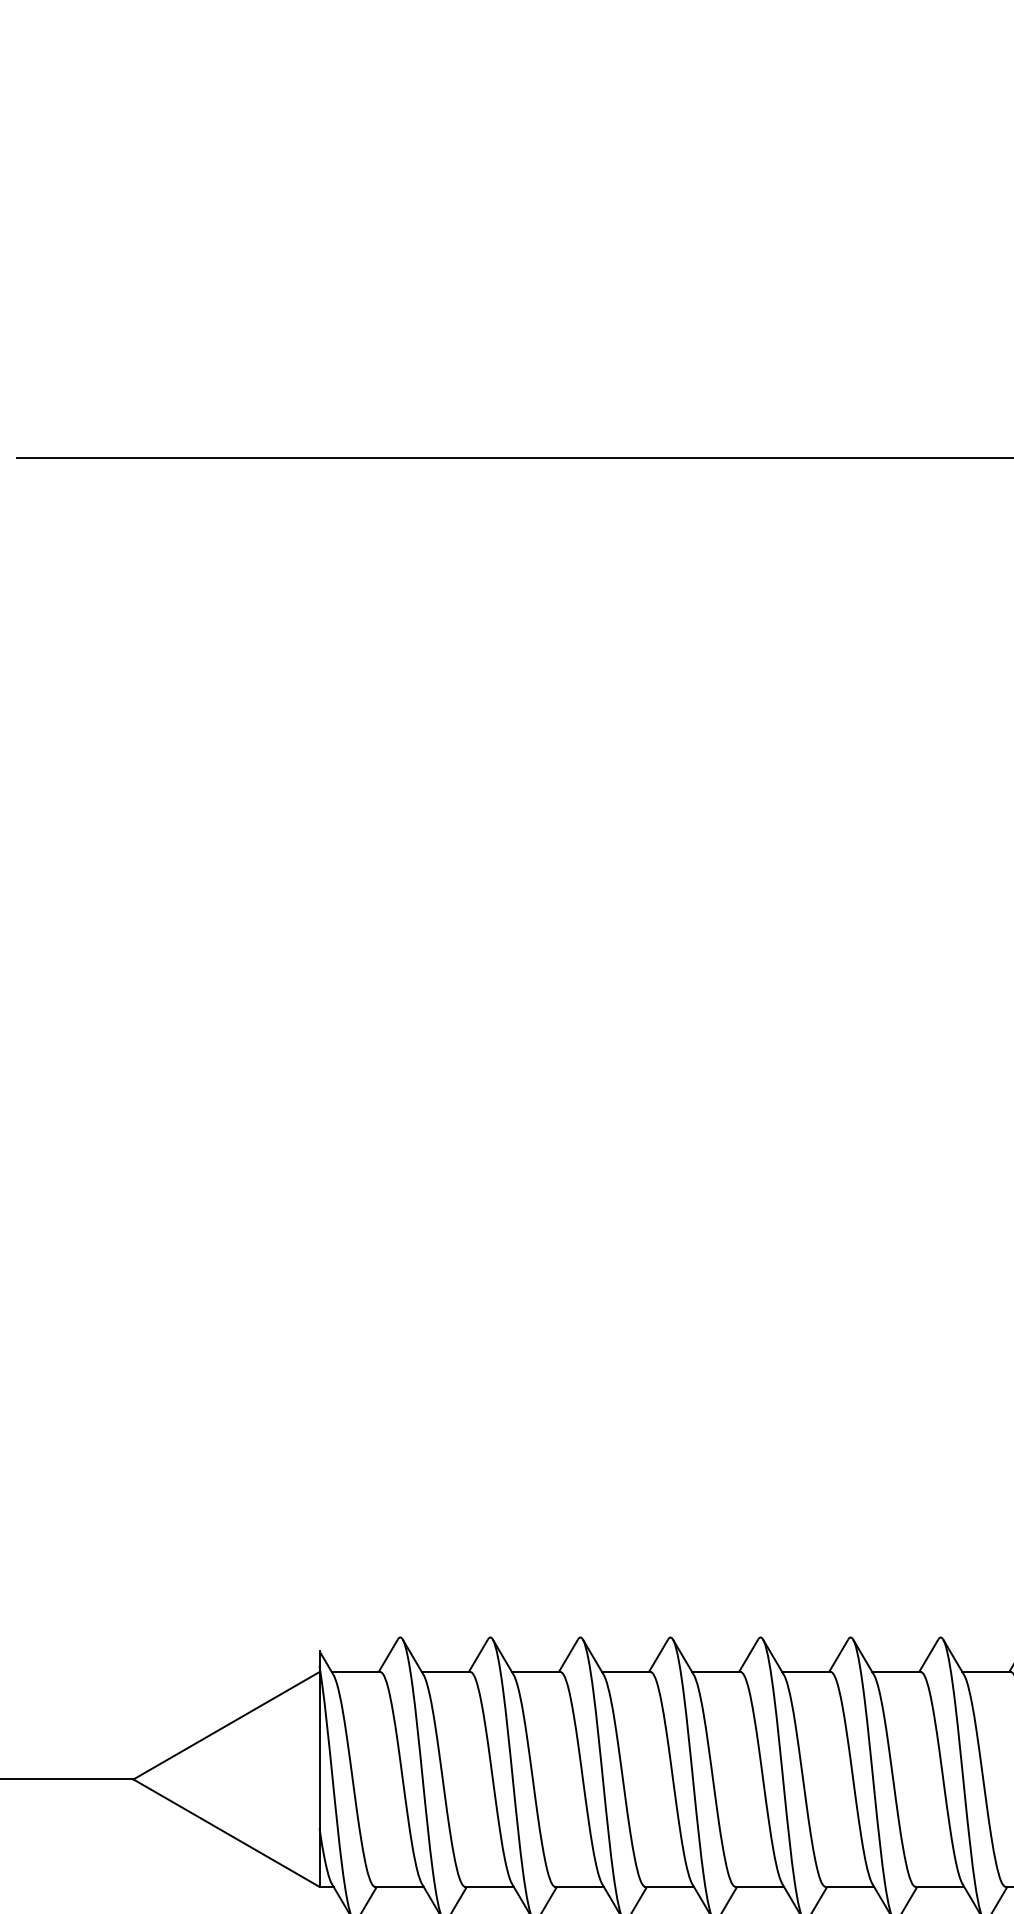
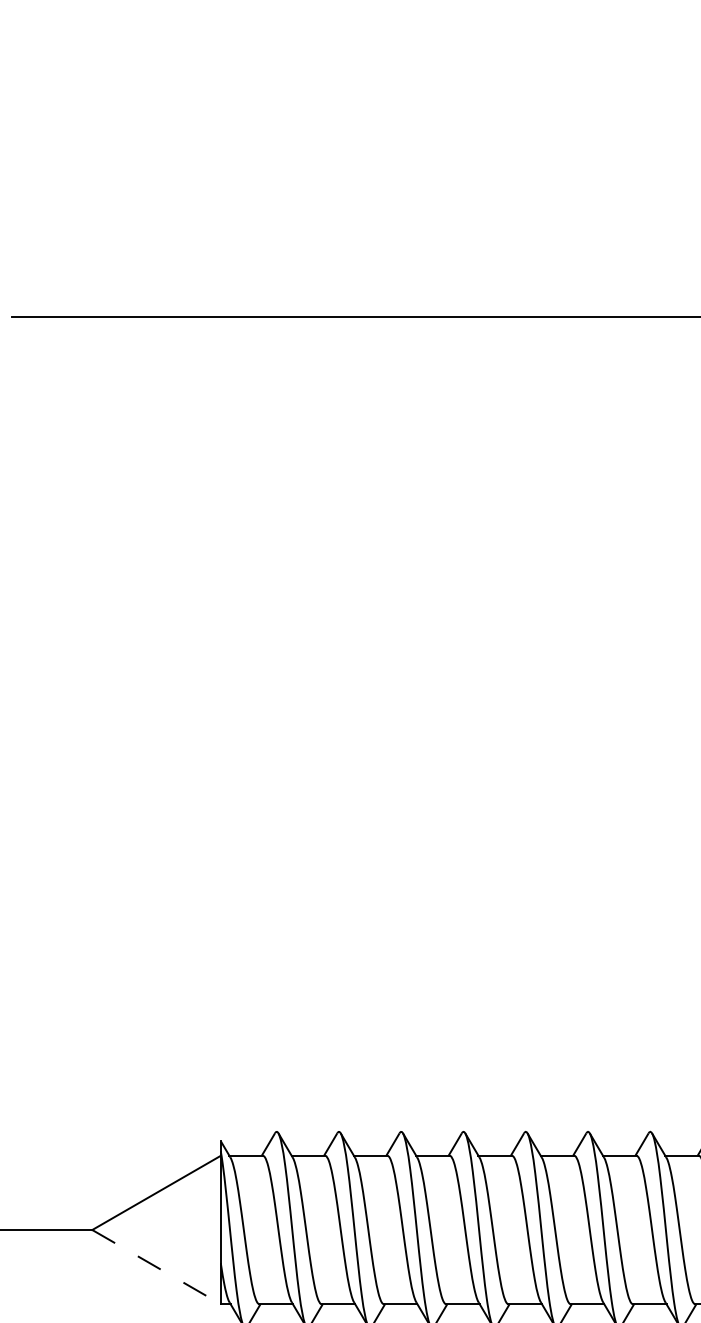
line: (227, 1833) -> (157, 1267), solid -> dashed

